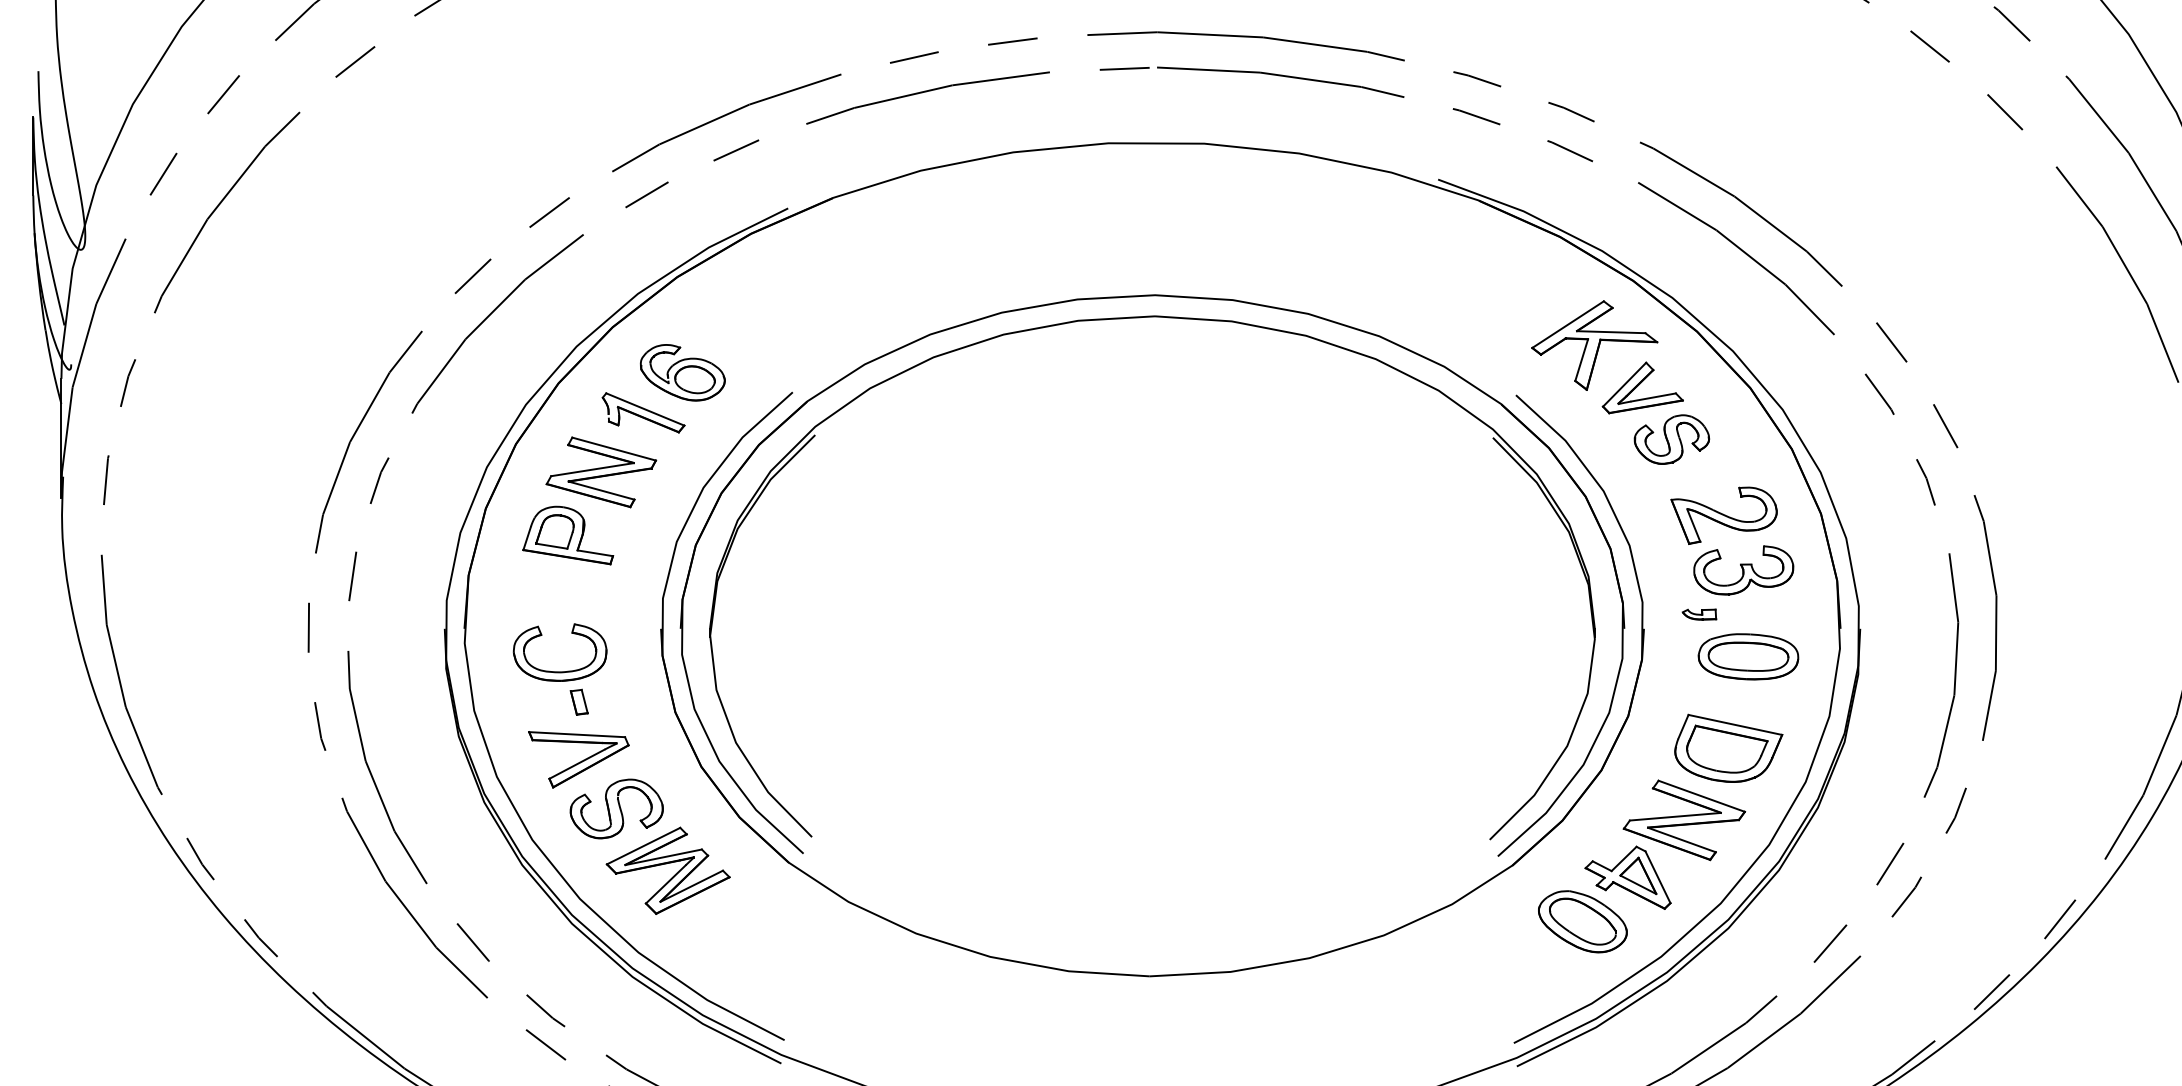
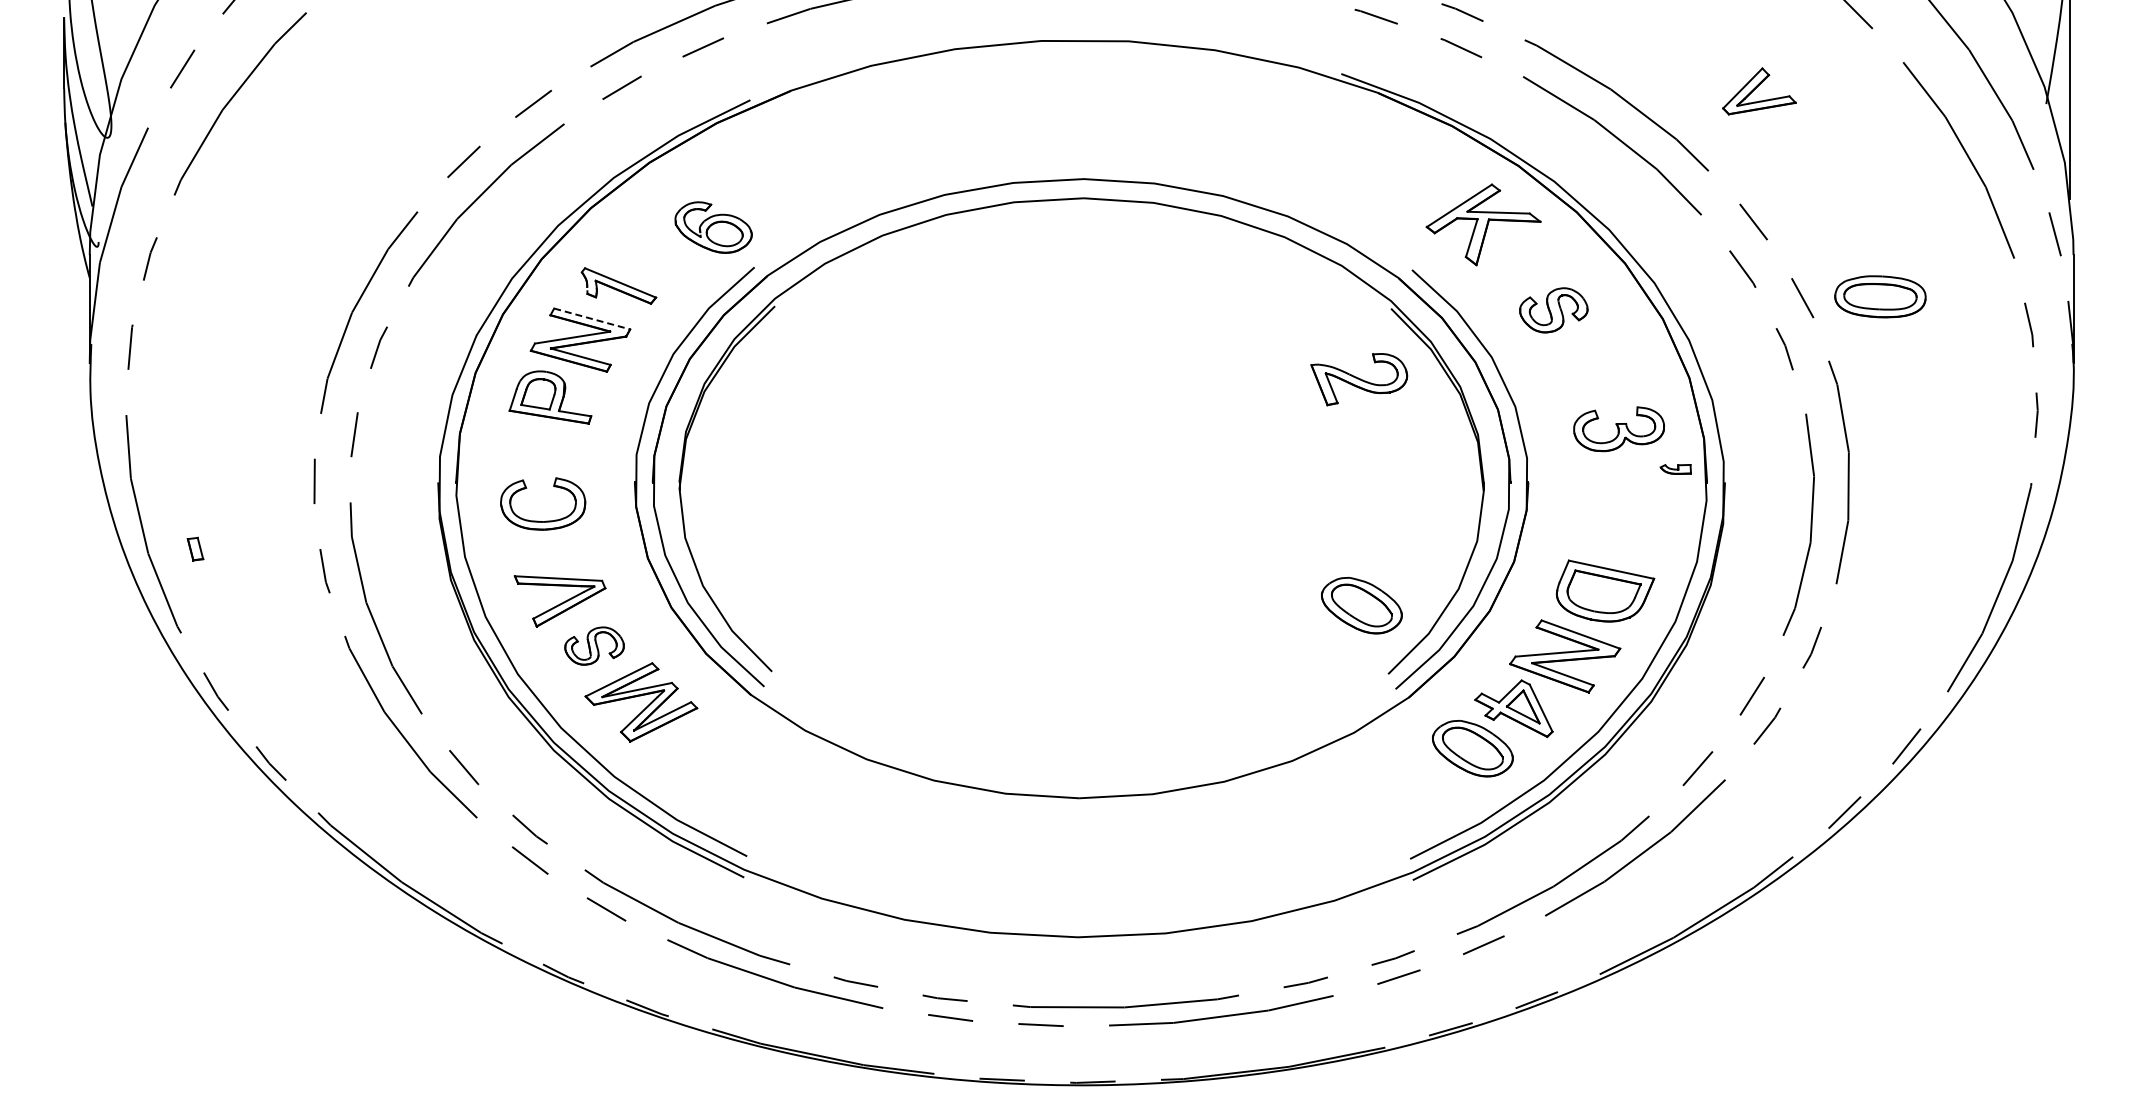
part: (682, 372) -> (713, 227), moved
part: (1642, 388) -> (1759, 91), moved
line: (614, 449) -> (592, 319), solid -> dashed
part: (1724, 515) -> (1359, 379), moved
part: (1699, 614) -> (1675, 469), moved
part: (1748, 656) -> (1880, 296), moved
part: (579, 701) -> (195, 548), moved
part: (1460, 764) -> (1361, 605), added
part: (616, 808) -> (594, 645), size x0.7

